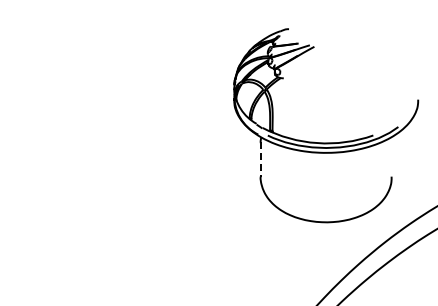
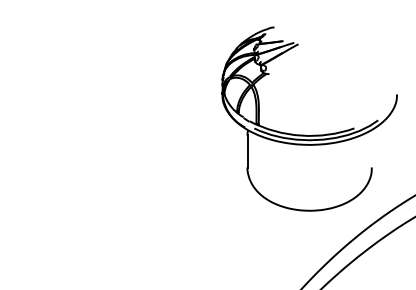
line: (260, 160) -> (247, 152), dashed -> solid

